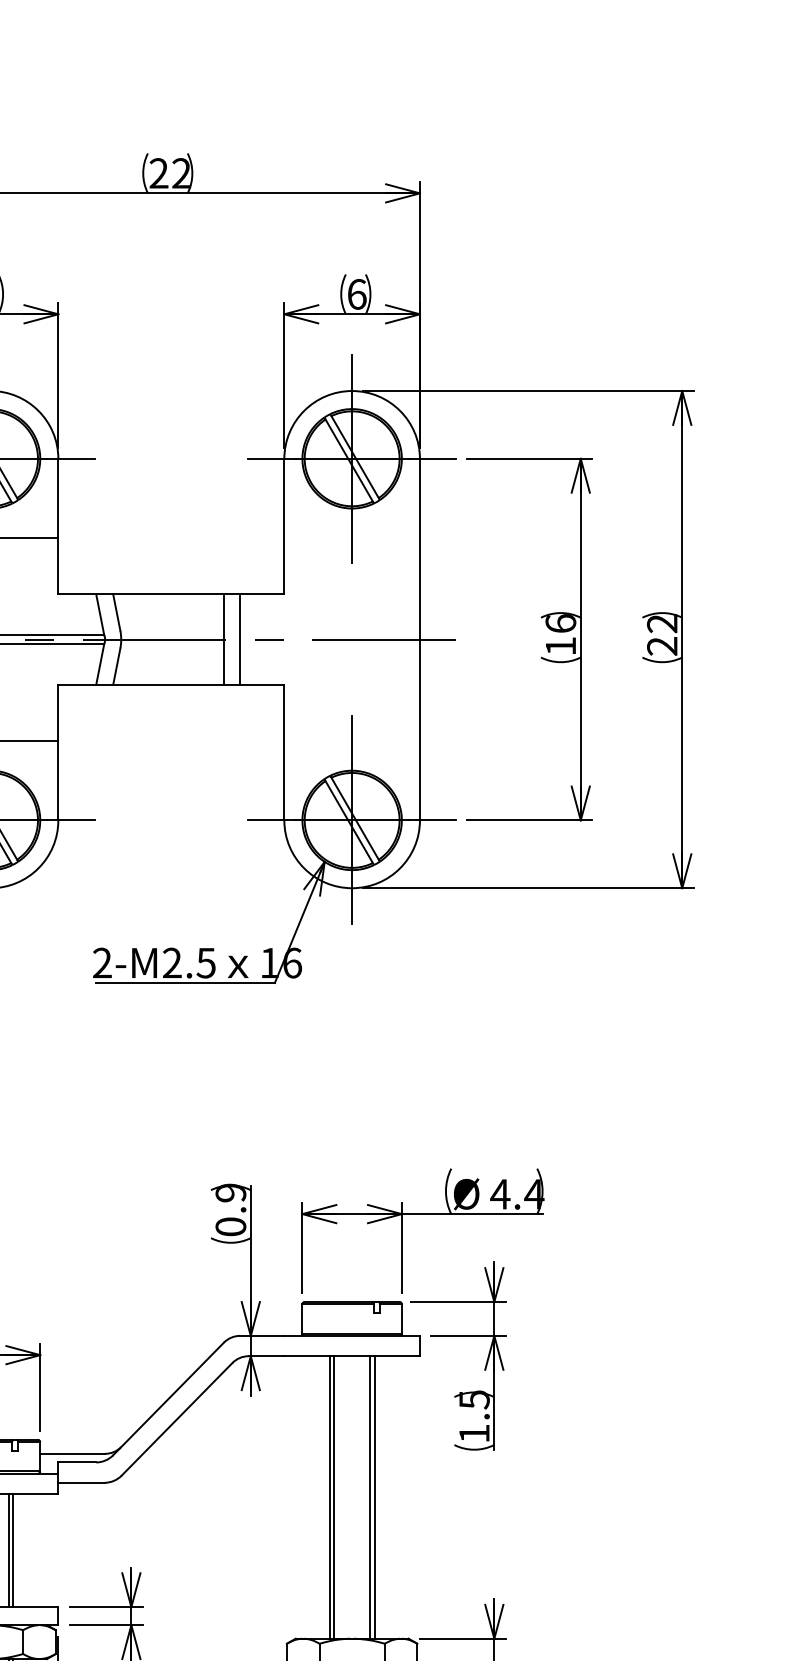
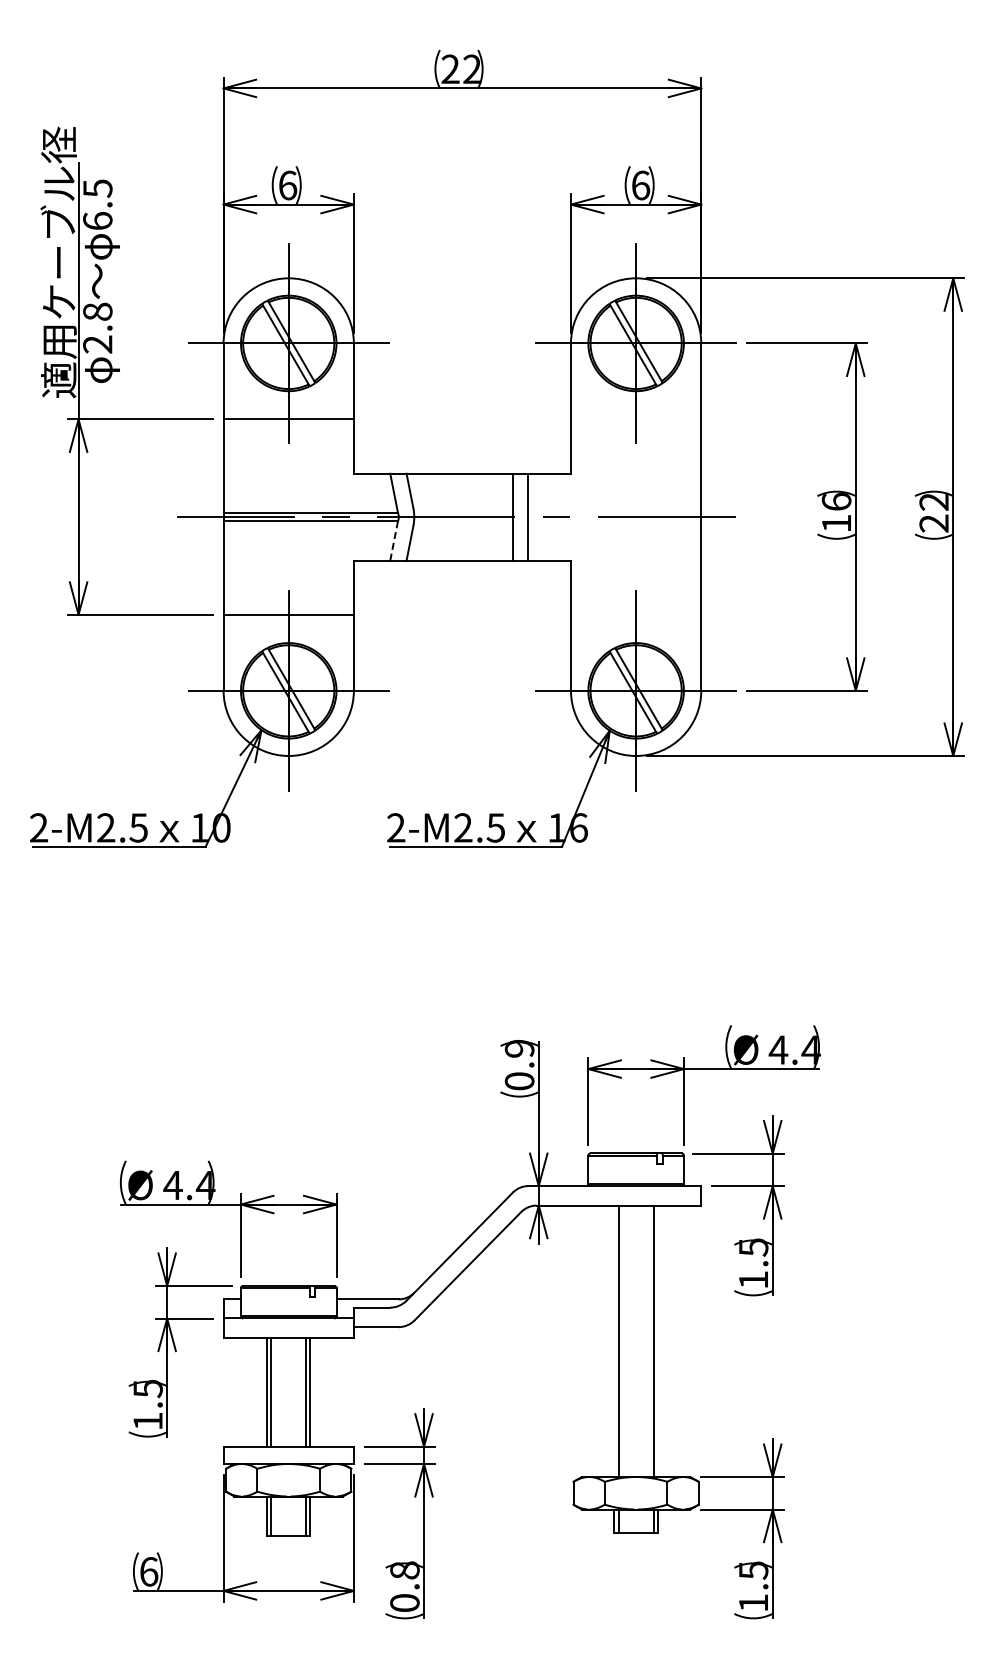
line: (100, 664) -> (394, 541), solid -> dashed
line: (329, 1496) -> (614, 1340), removed
line: (374, 1496) -> (657, 1340), removed

